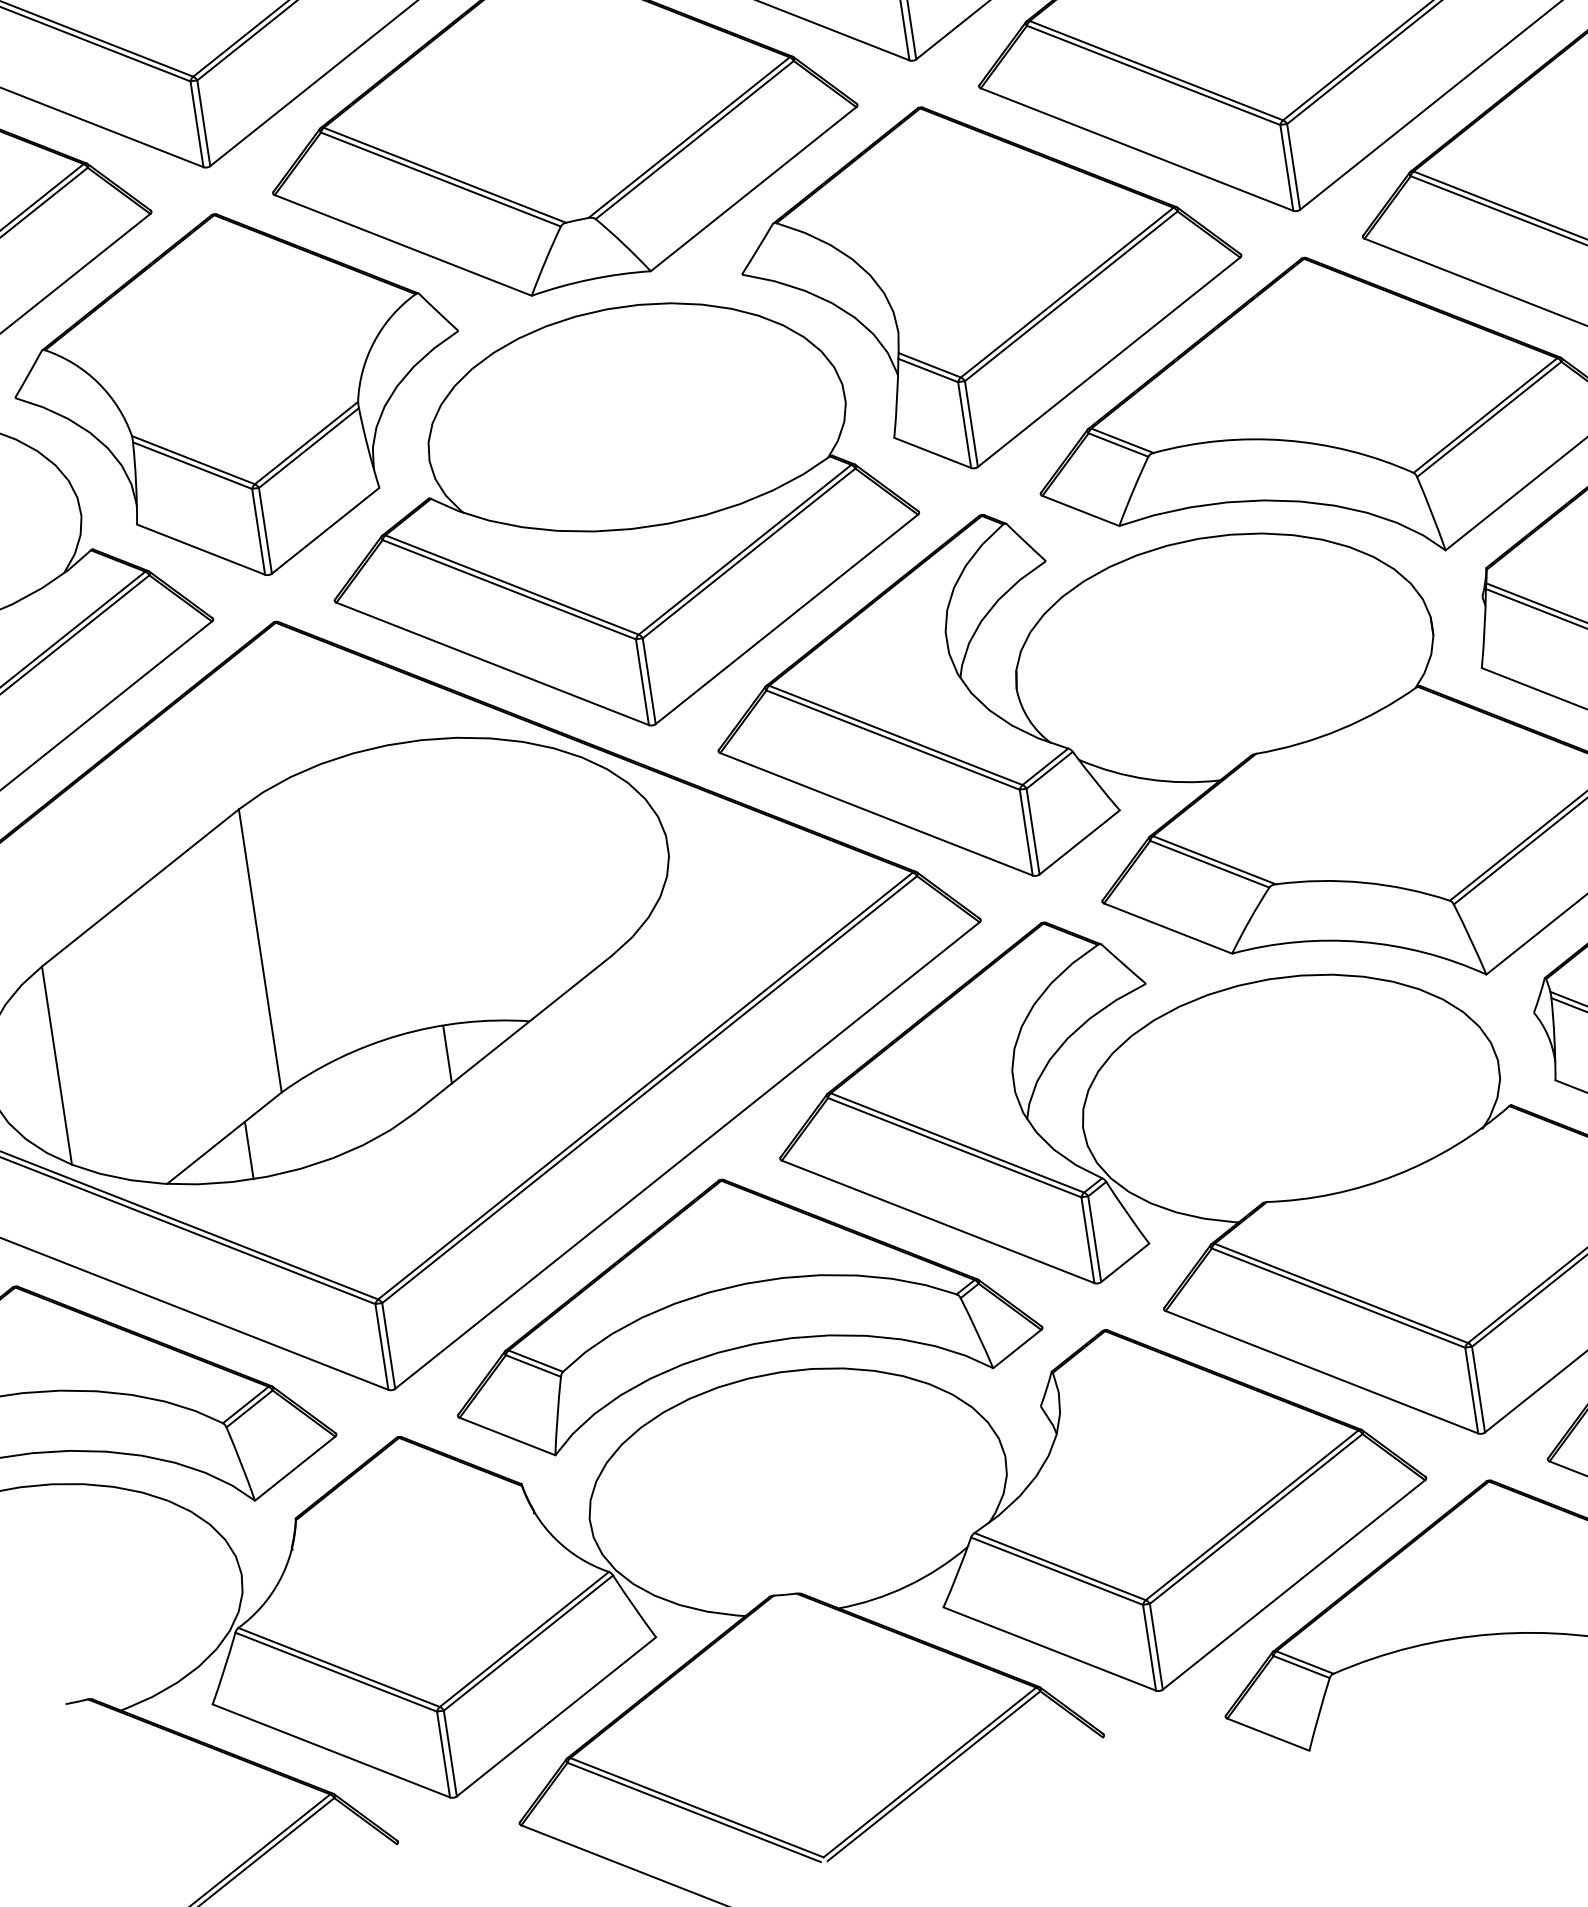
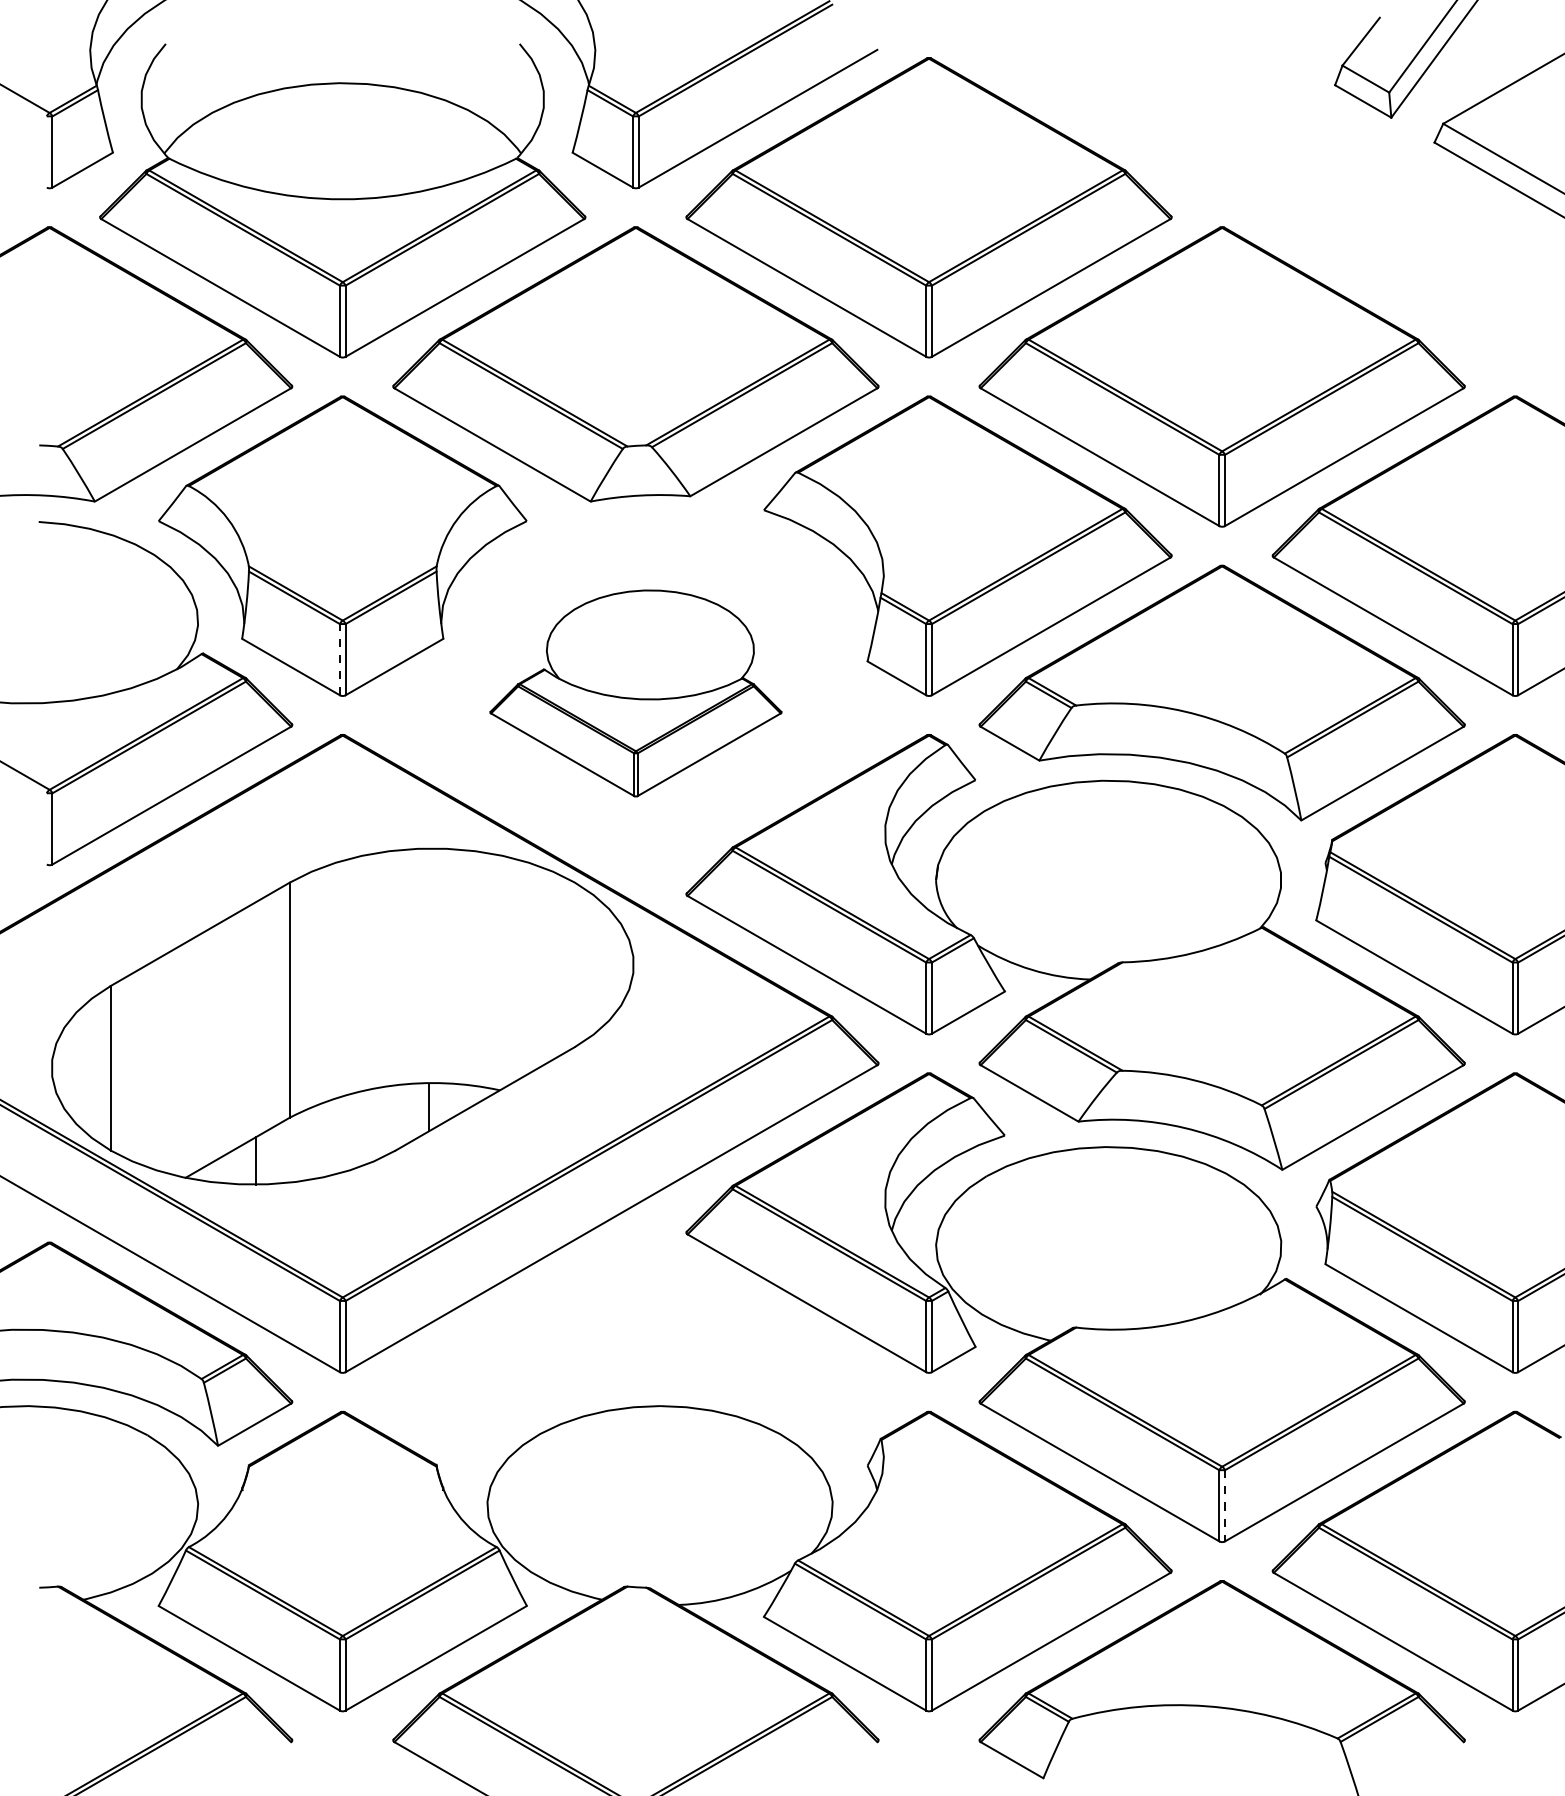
part: (620, 518) -> (635, 693), size x0.6
line: (258, 531) -> (339, 659), solid -> dashed
part: (739, 1301) -> (635, 1343), removed
line: (1479, 1389) -> (1225, 1505), solid -> dashed

